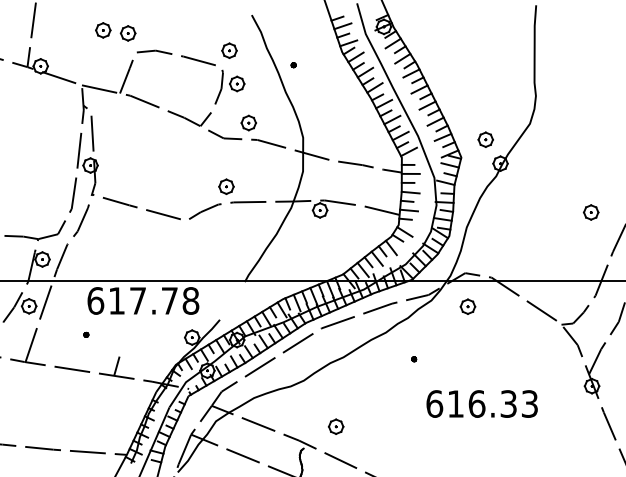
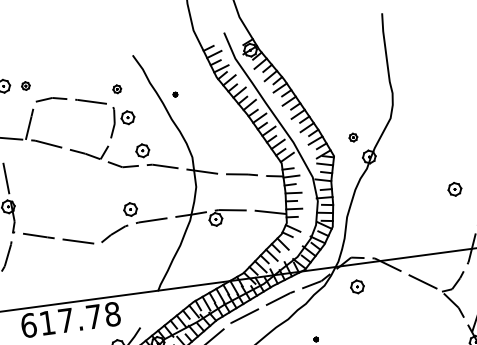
part: (127, 33) -> (25, 86), size x0.6
part: (229, 50) -> (117, 89), size x0.6
part: (485, 139) -> (353, 137), size x0.6

